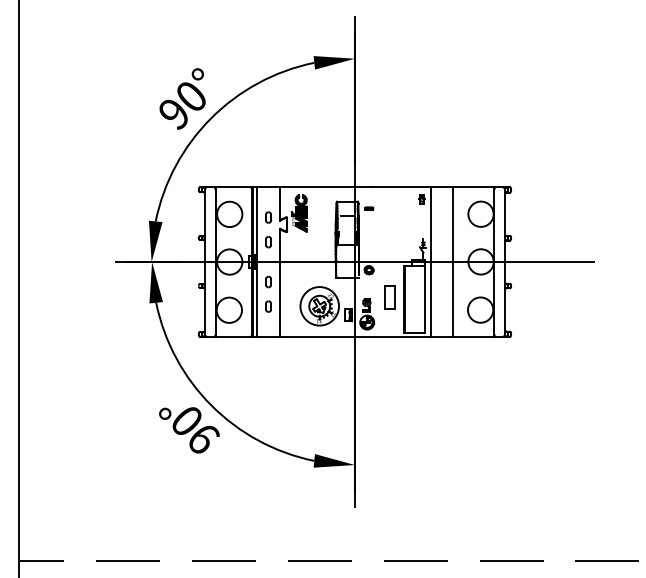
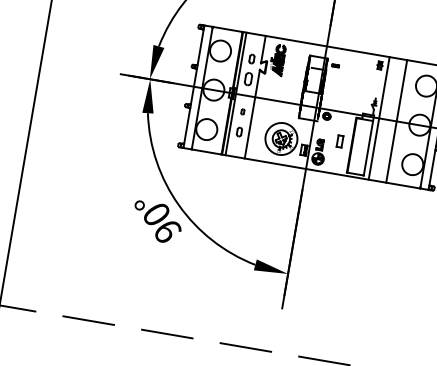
part: (268, 242) -> (248, 79), size x1.4
part: (268, 281) -> (242, 111), size x0.6
part: (389, 297) -> (339, 141), size x0.6

